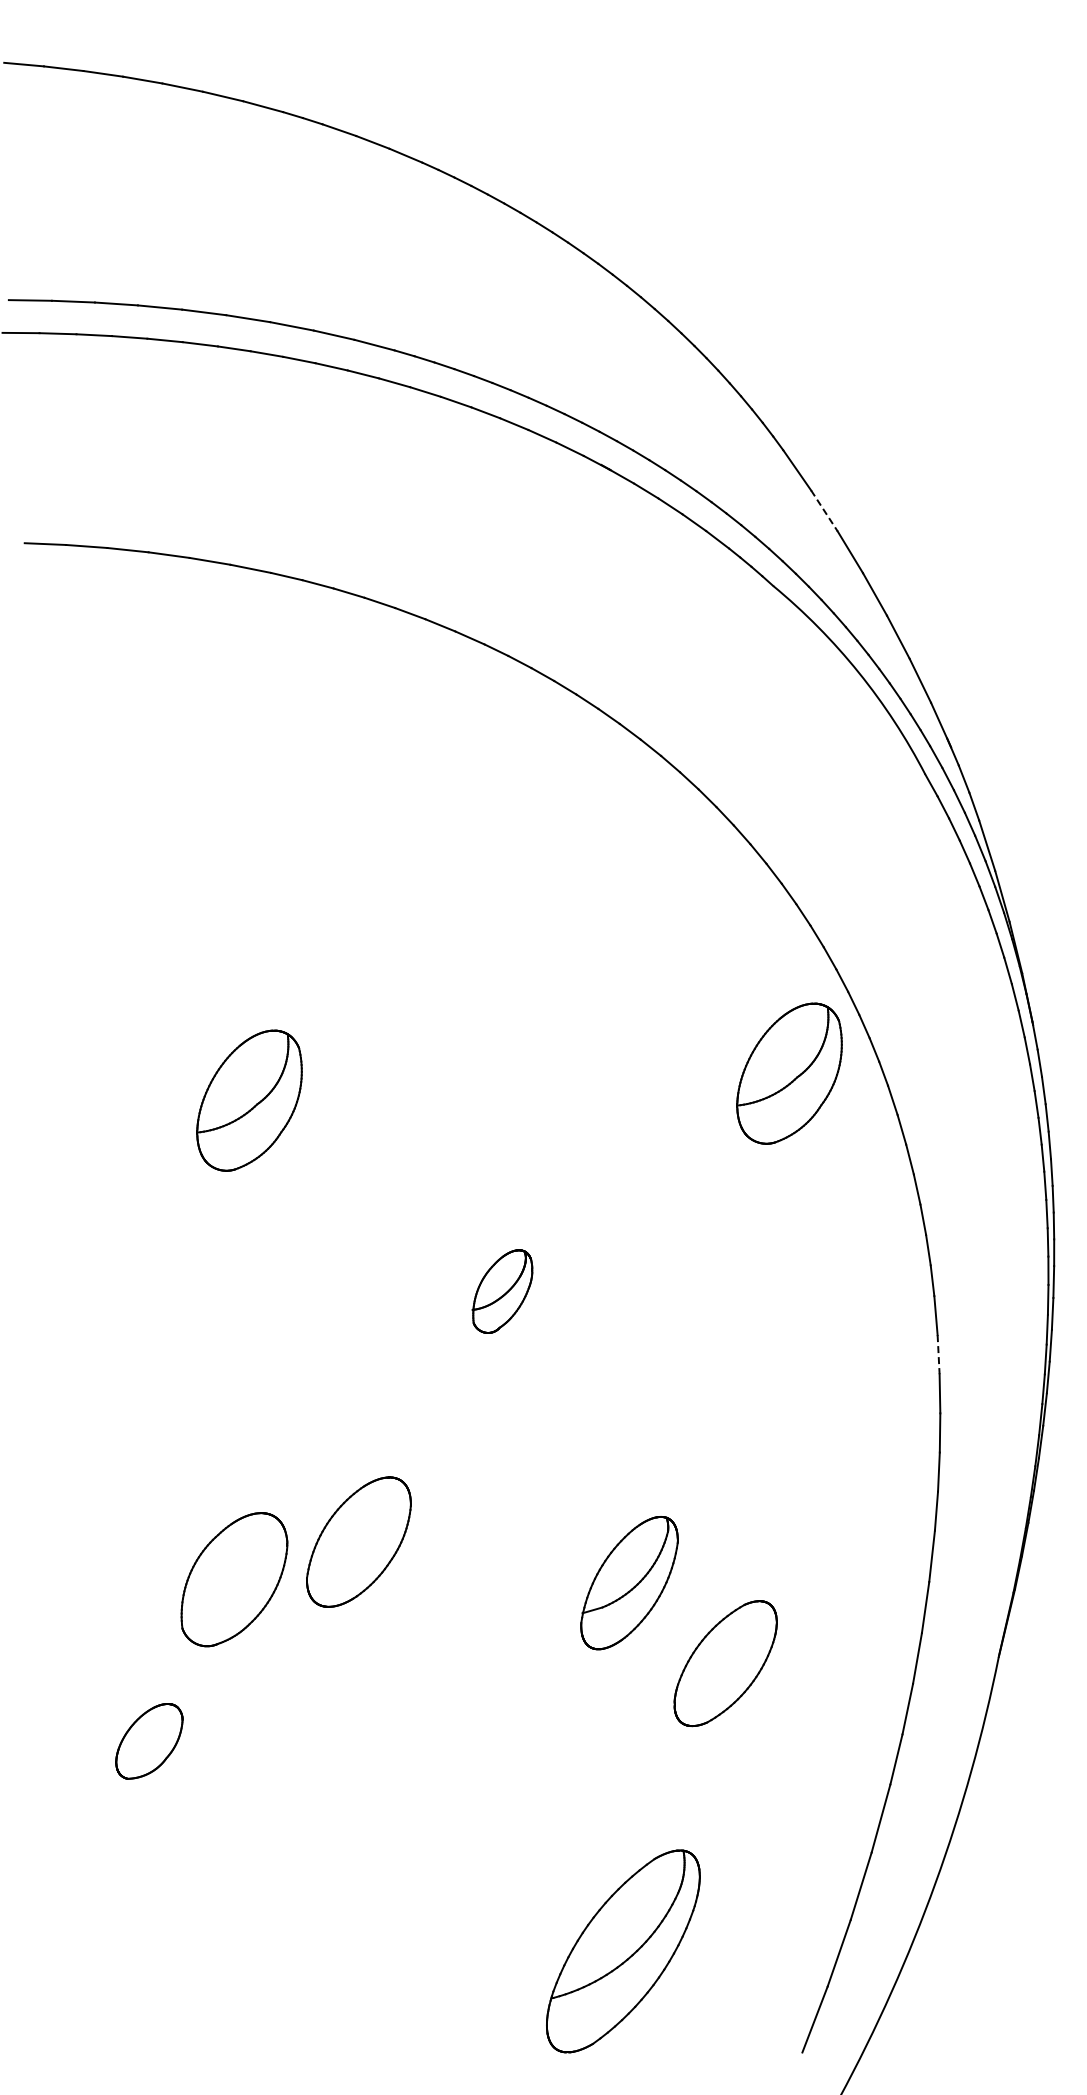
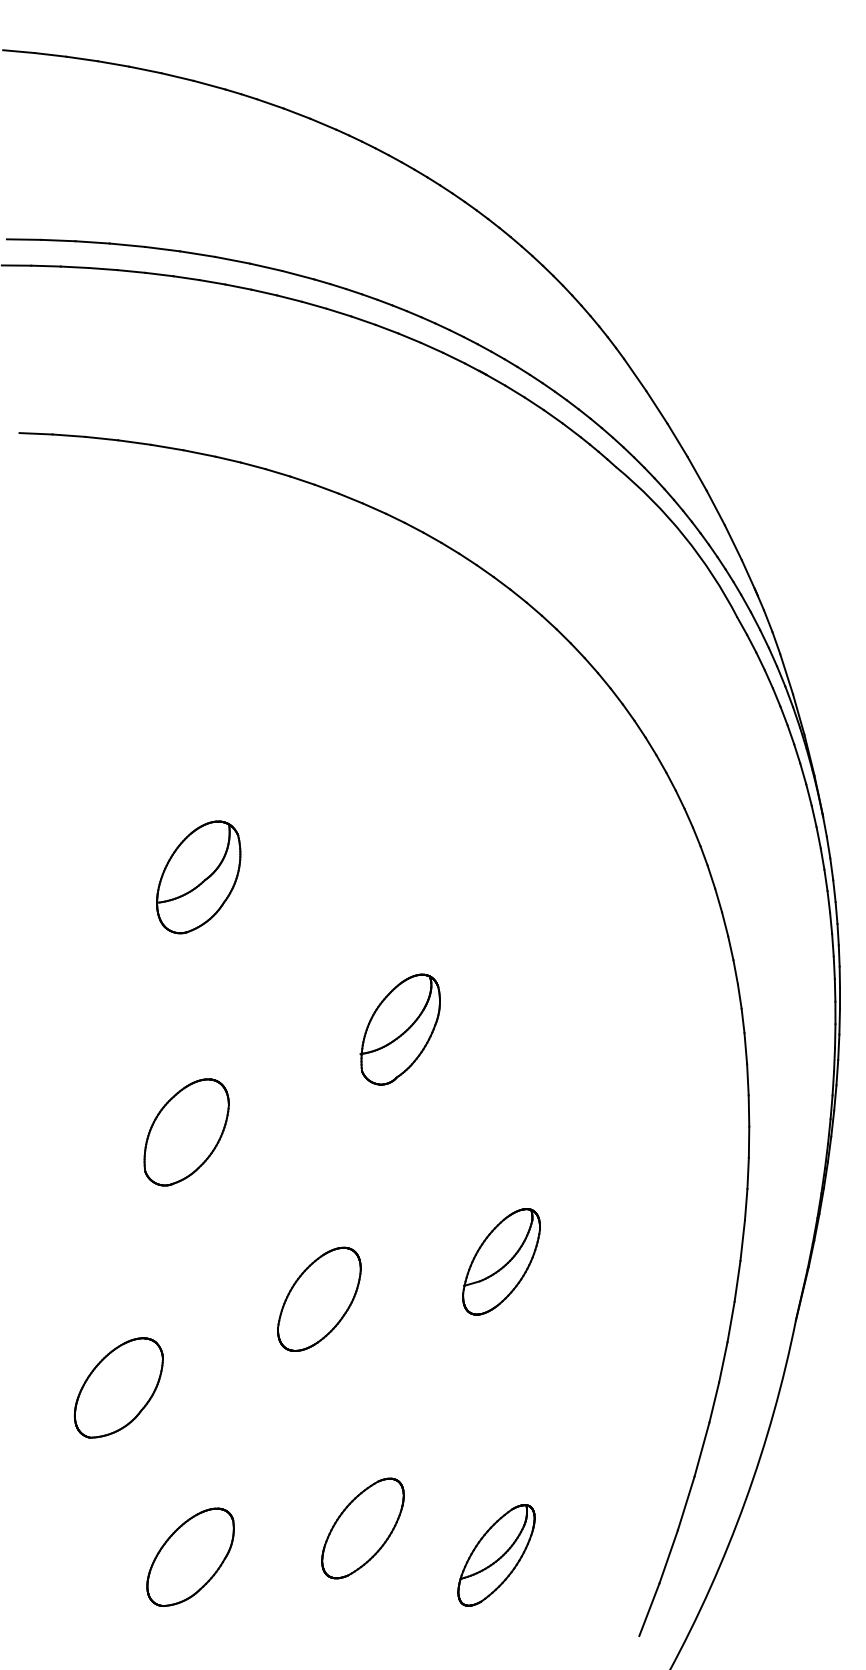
line: (824, 511) -> (656, 407), dashed -> solid
part: (789, 1073) -> (629, 855), removed
part: (502, 1291) -> (400, 1029), size x1.67
line: (938, 1354) -> (747, 1079), dashed -> solid
part: (358, 1541) -> (319, 1298), moved
part: (234, 1579) -> (186, 1132), moved
part: (725, 1663) -> (362, 1528), moved
part: (149, 1741) -> (118, 1388), size x1.67
part: (622, 1951) -> (495, 1555), size x0.62
part: (239, 1953) -> (190, 1557), added

